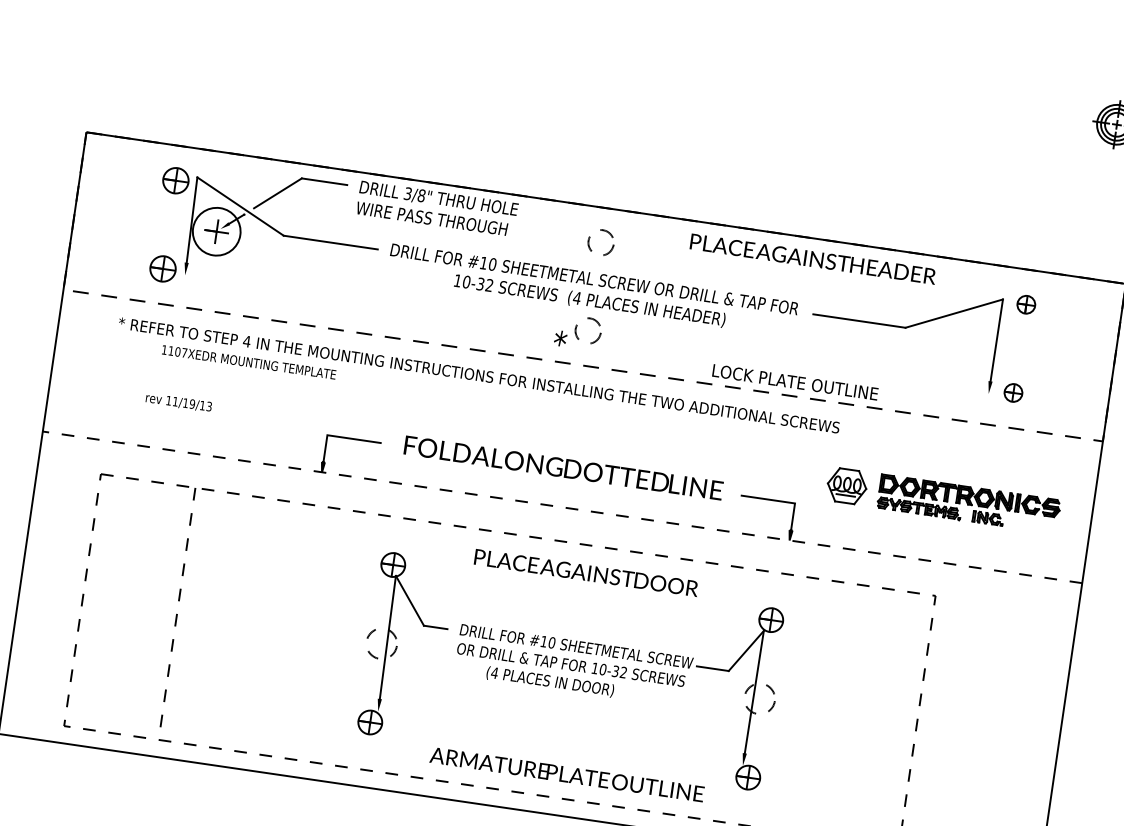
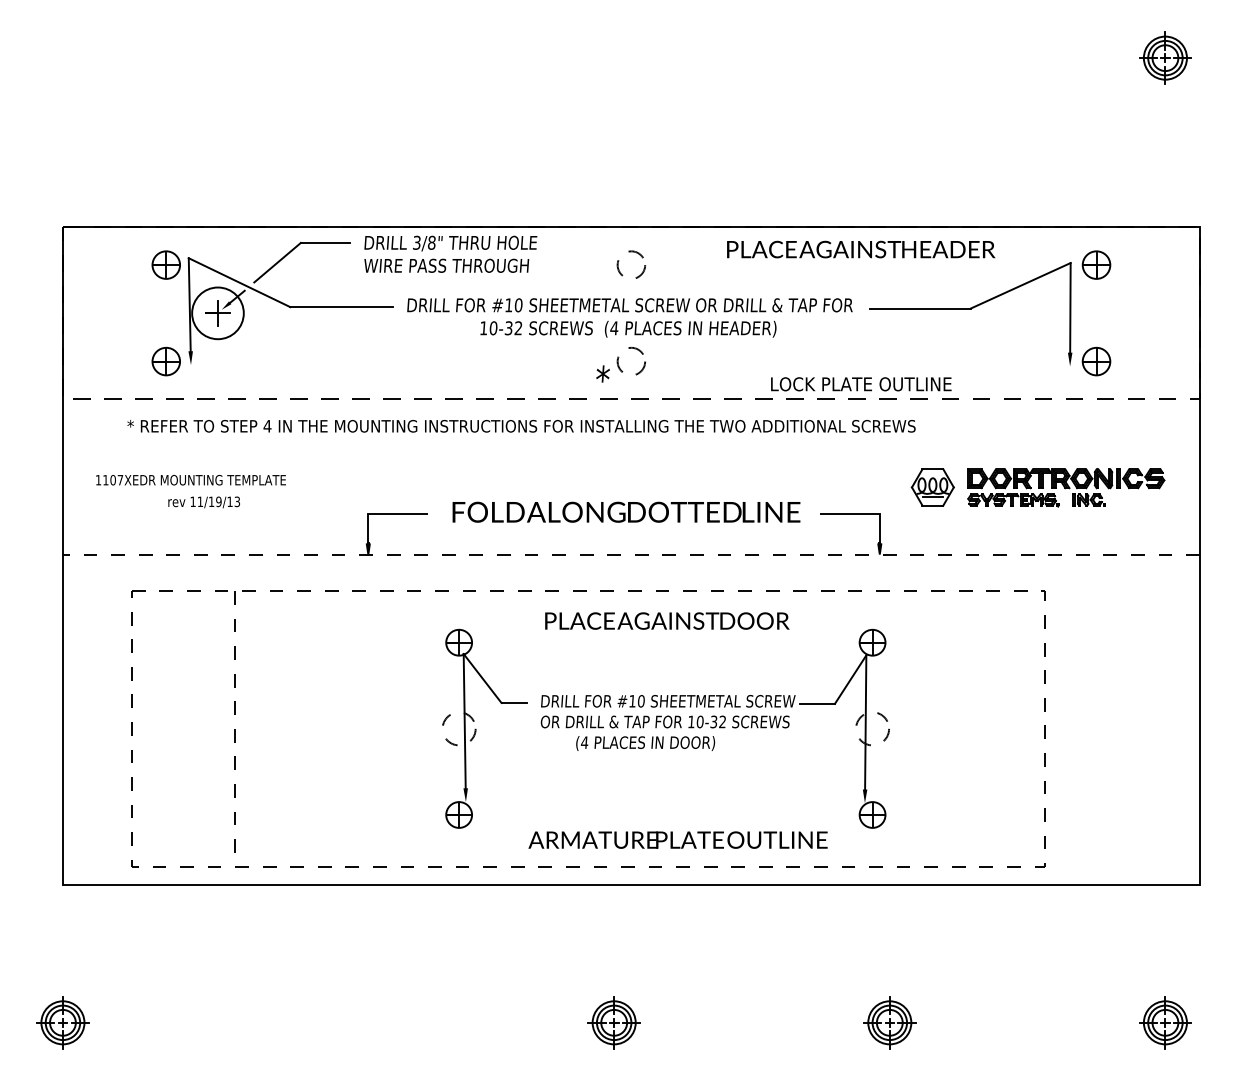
part: (1026, 304) -> (1096, 264), size x1.43
text: (248, 362) -> (190, 480), moved
part: (1013, 392) -> (1096, 361), size x1.43

